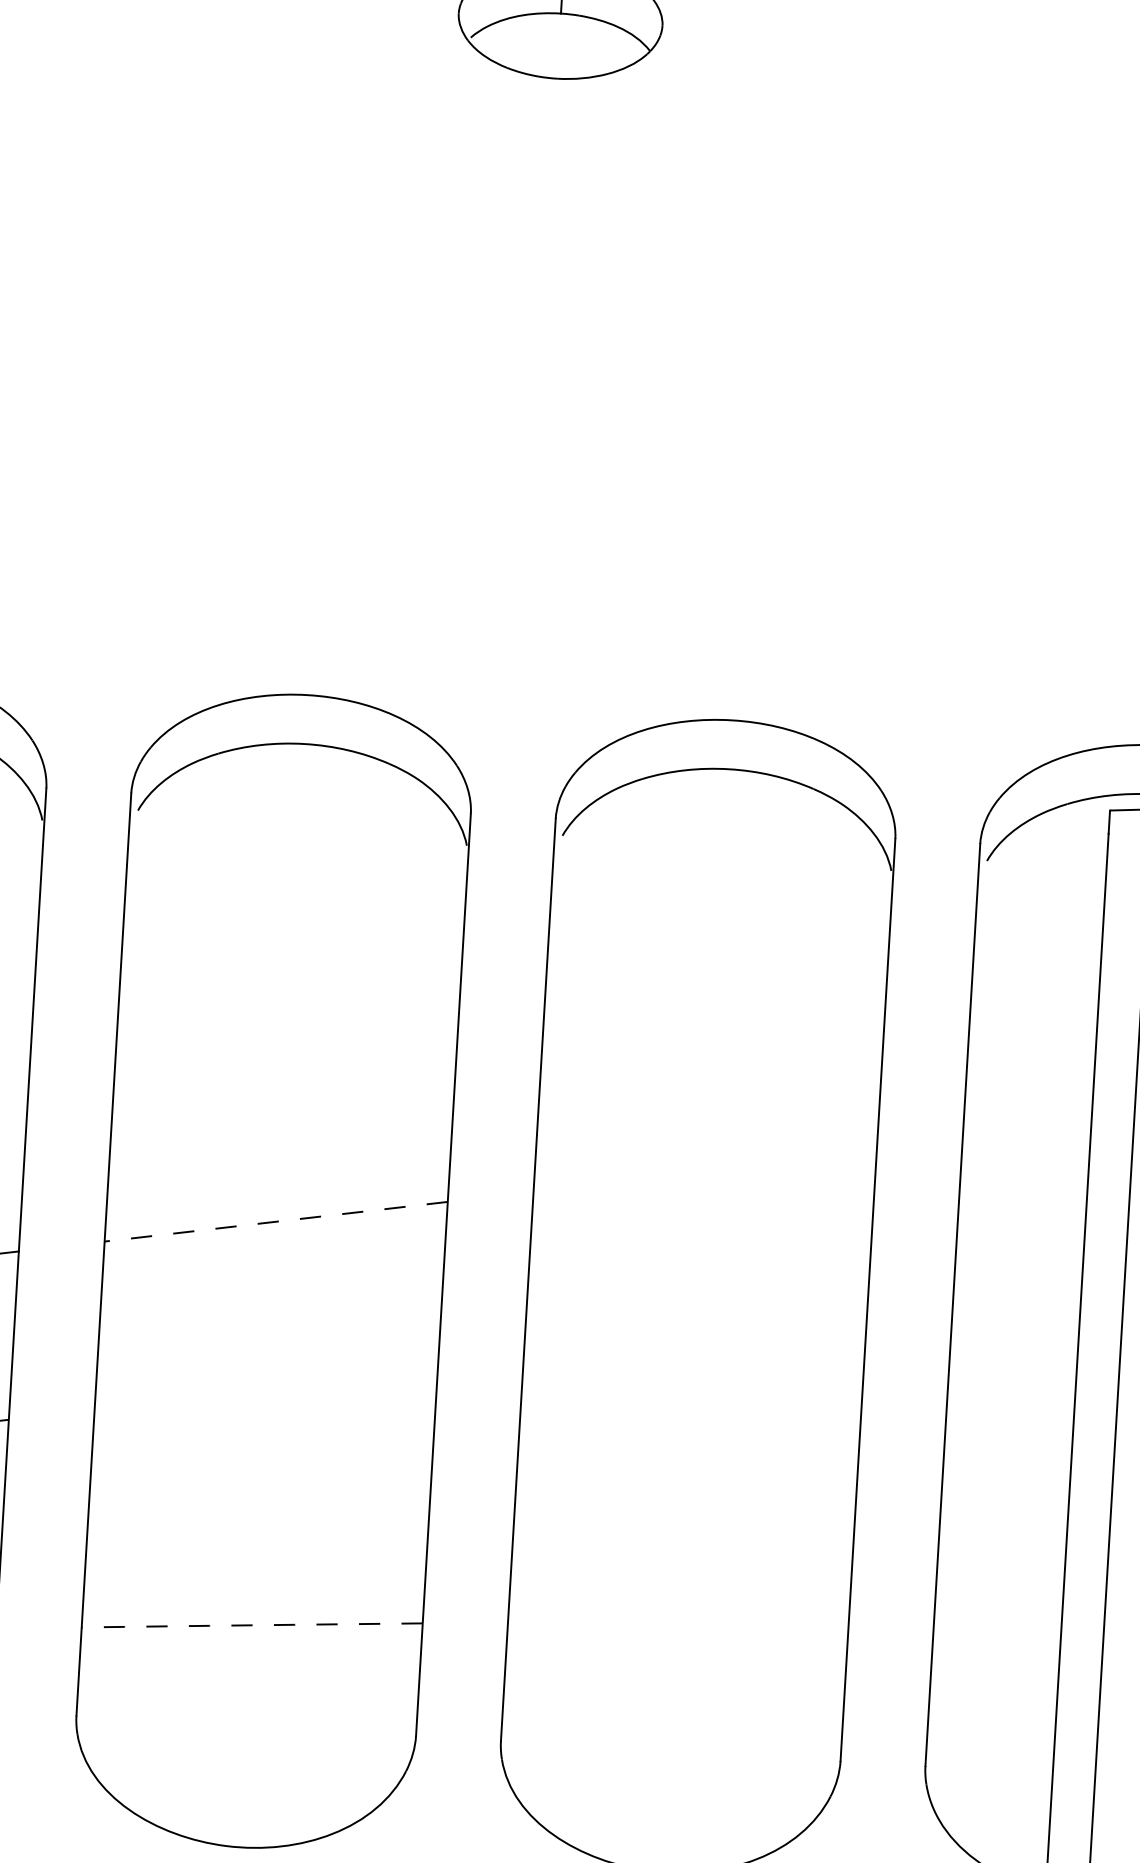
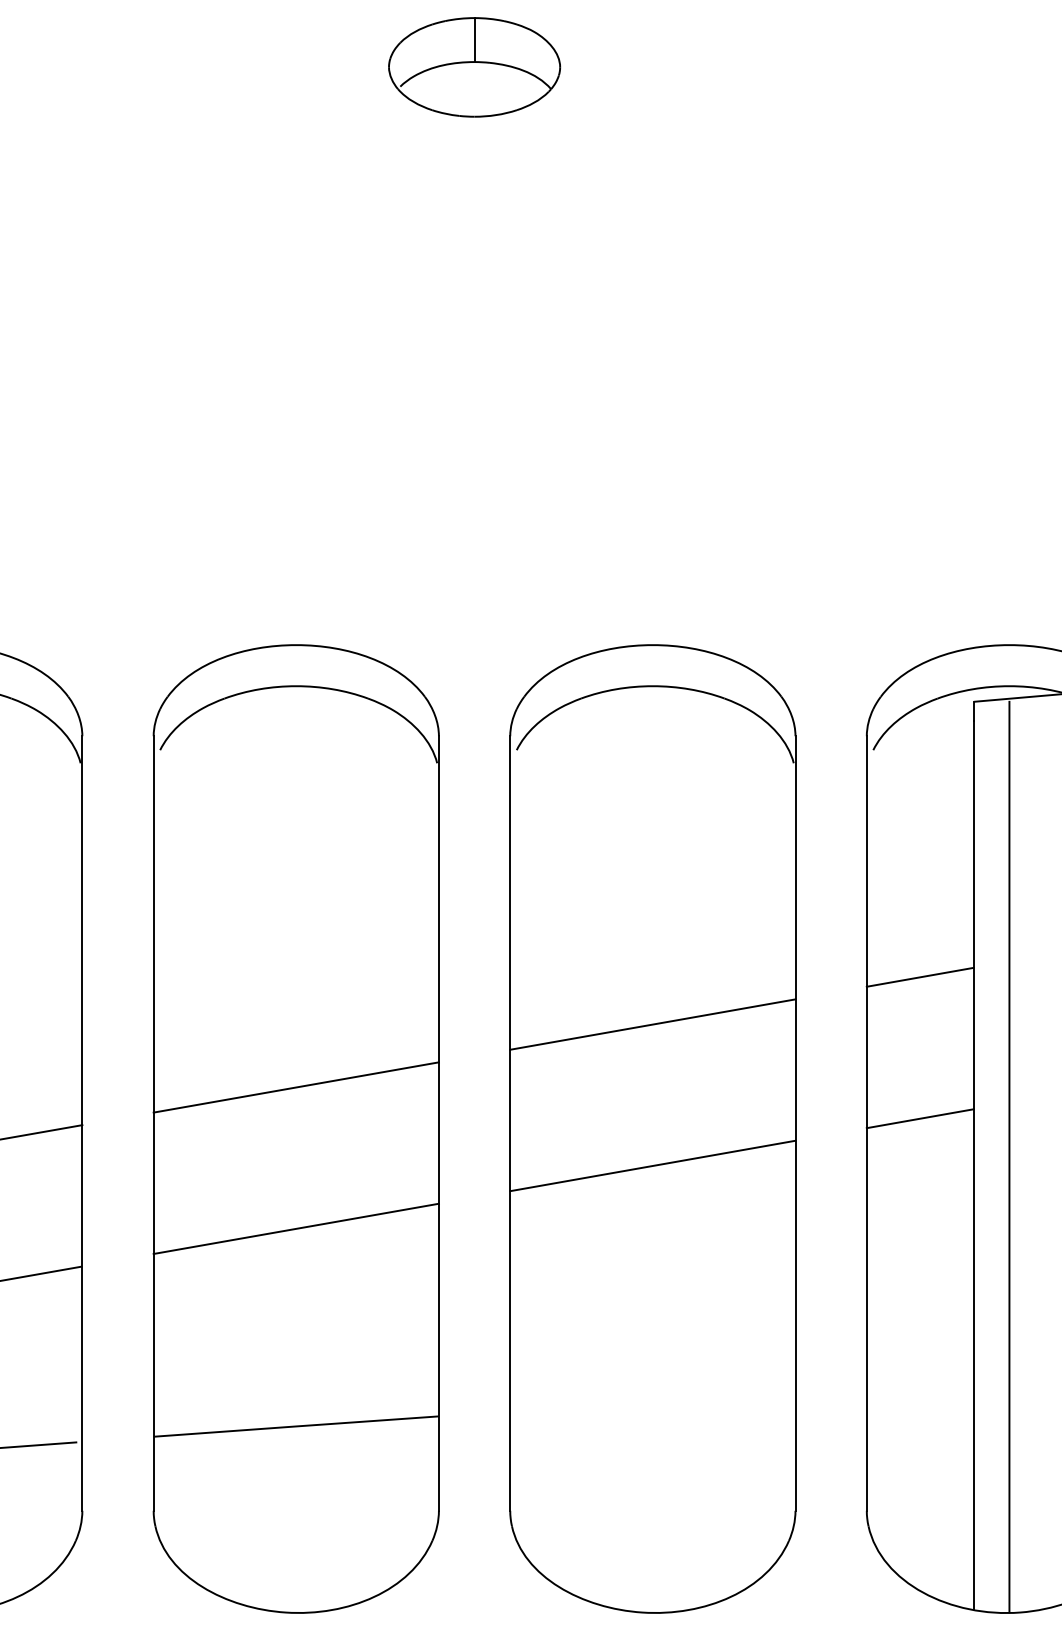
line: (1025, 1133) -> (919, 976), added
line: (704, 1171) -> (652, 1024), added
line: (276, 1221) -> (296, 1087), dashed -> solid
line: (1015, 1302) -> (919, 1118), added
line: (694, 1339) -> (652, 1165), added
line: (265, 1389) -> (295, 1228), added
arc: (252, 1625) -> (296, 1426), dashed -> solid

